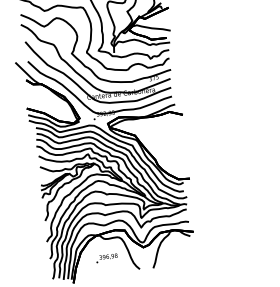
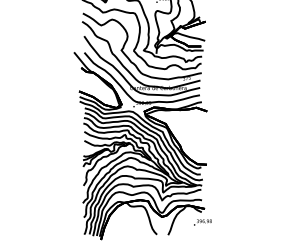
text: (106, 258) -> (202, 222), moved

